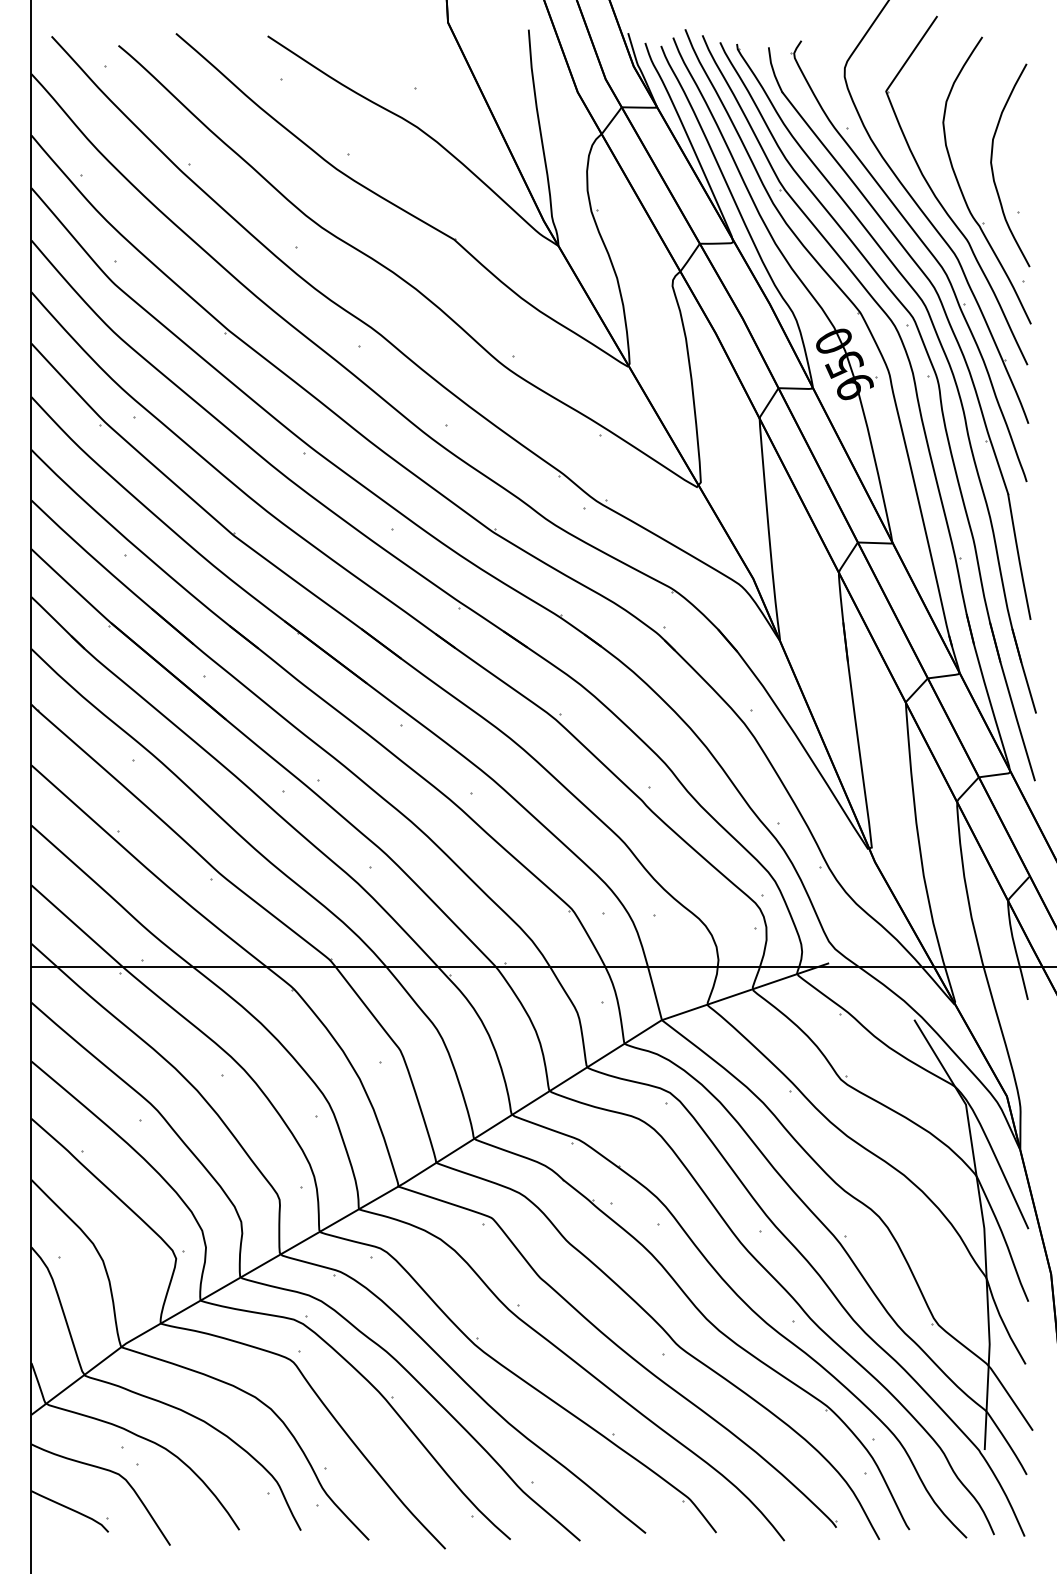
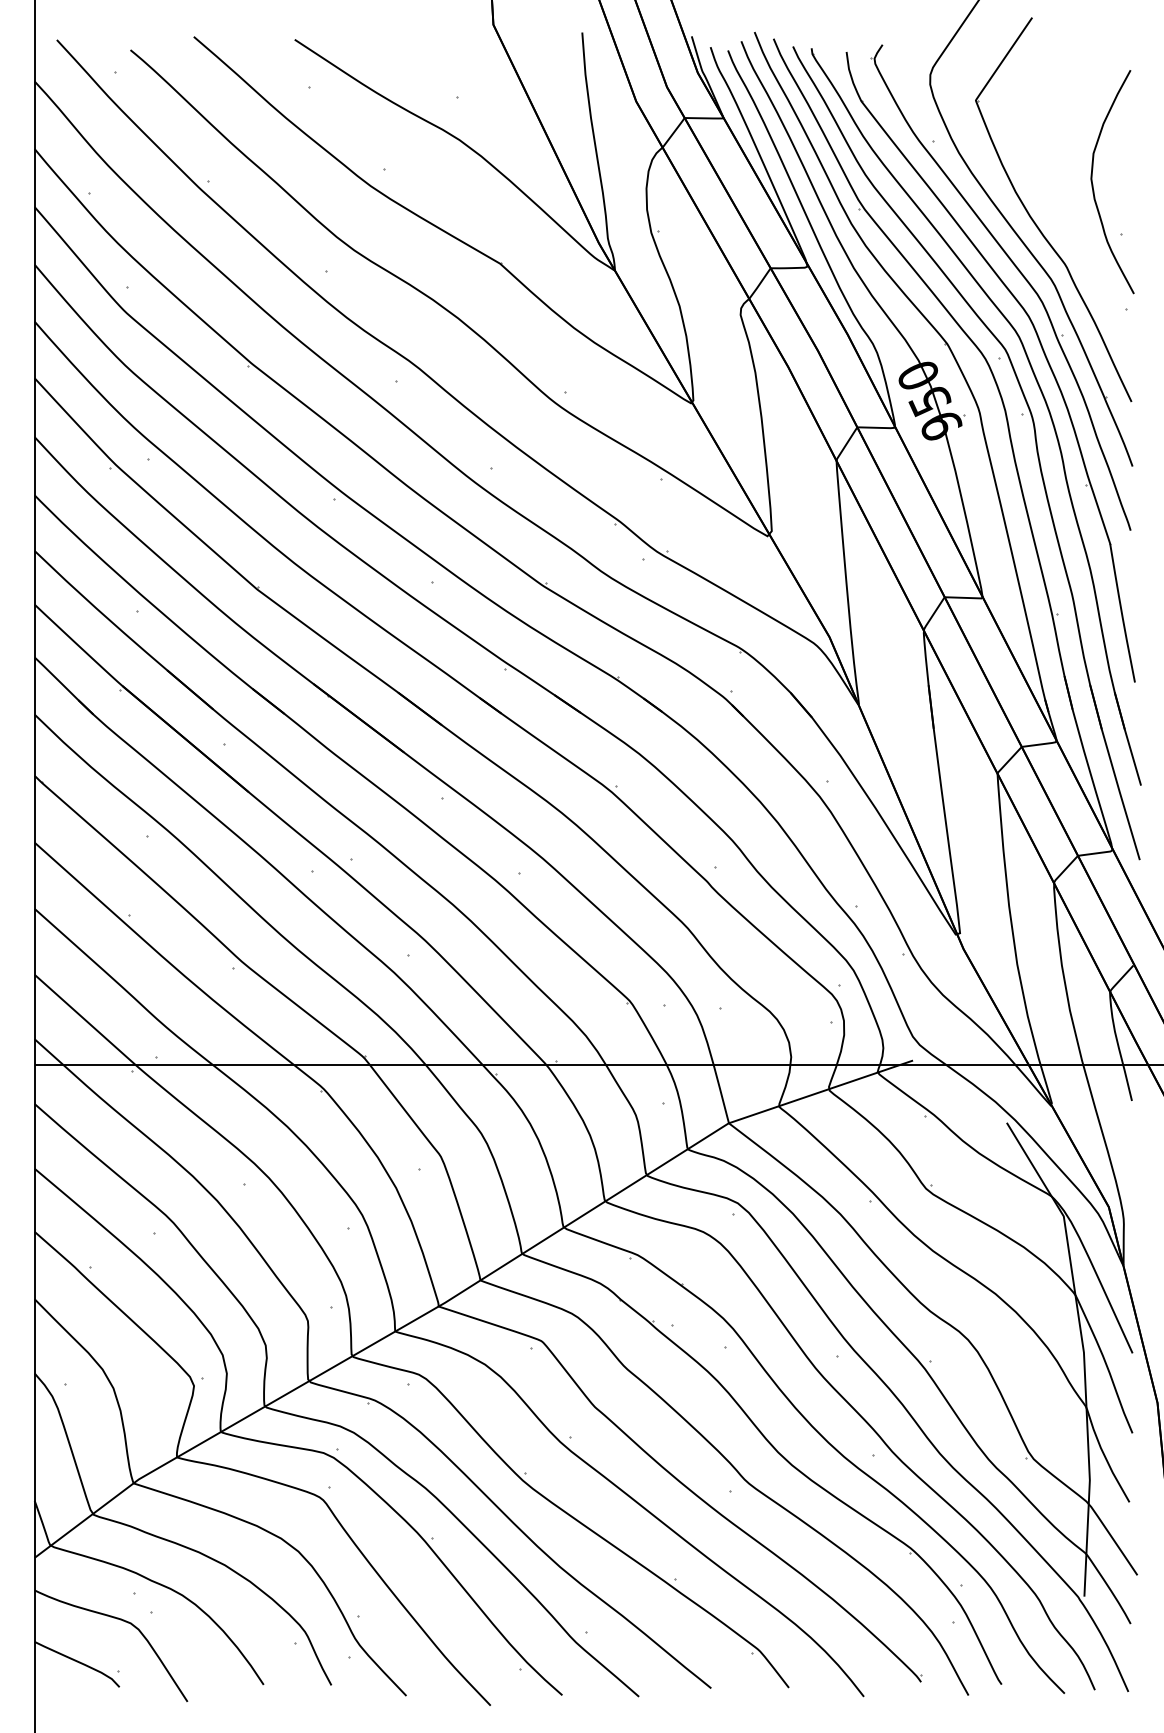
part: (961, 187) -> (1058, 206), removed

